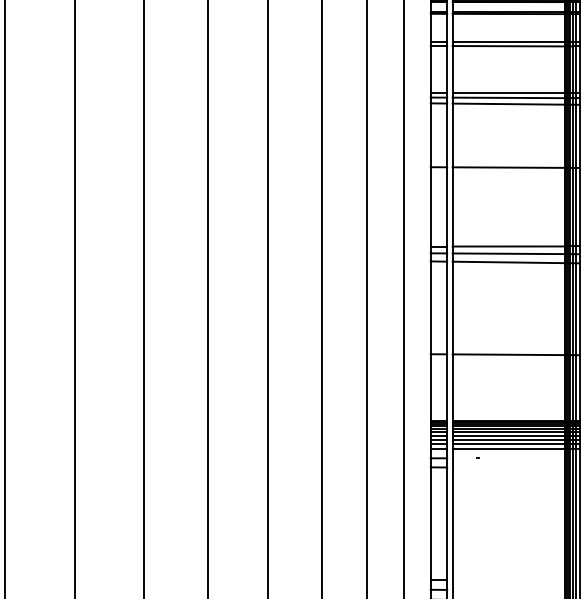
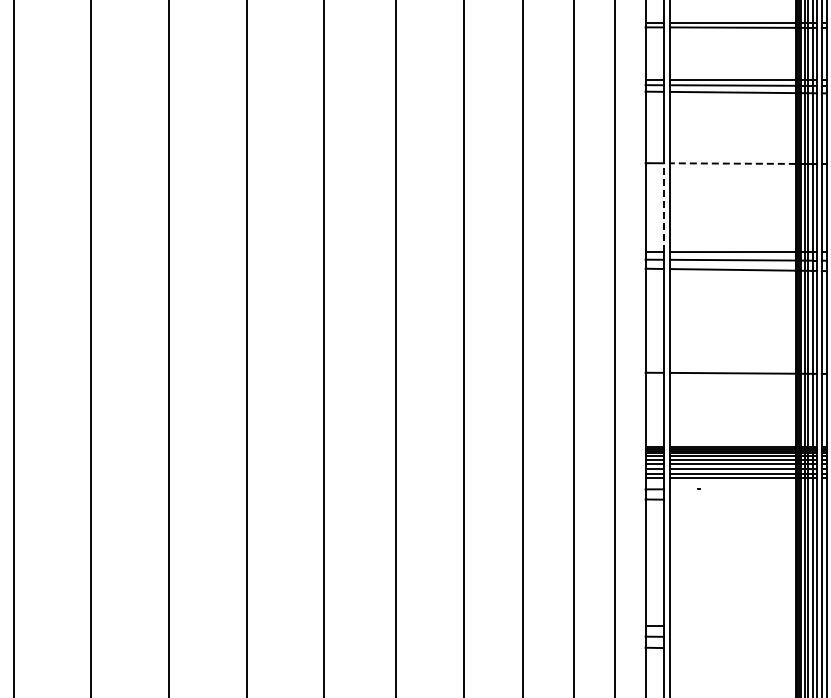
line: (508, 167) -> (732, 163), solid -> dashed
line: (446, 206) -> (663, 207), solid -> dashed

